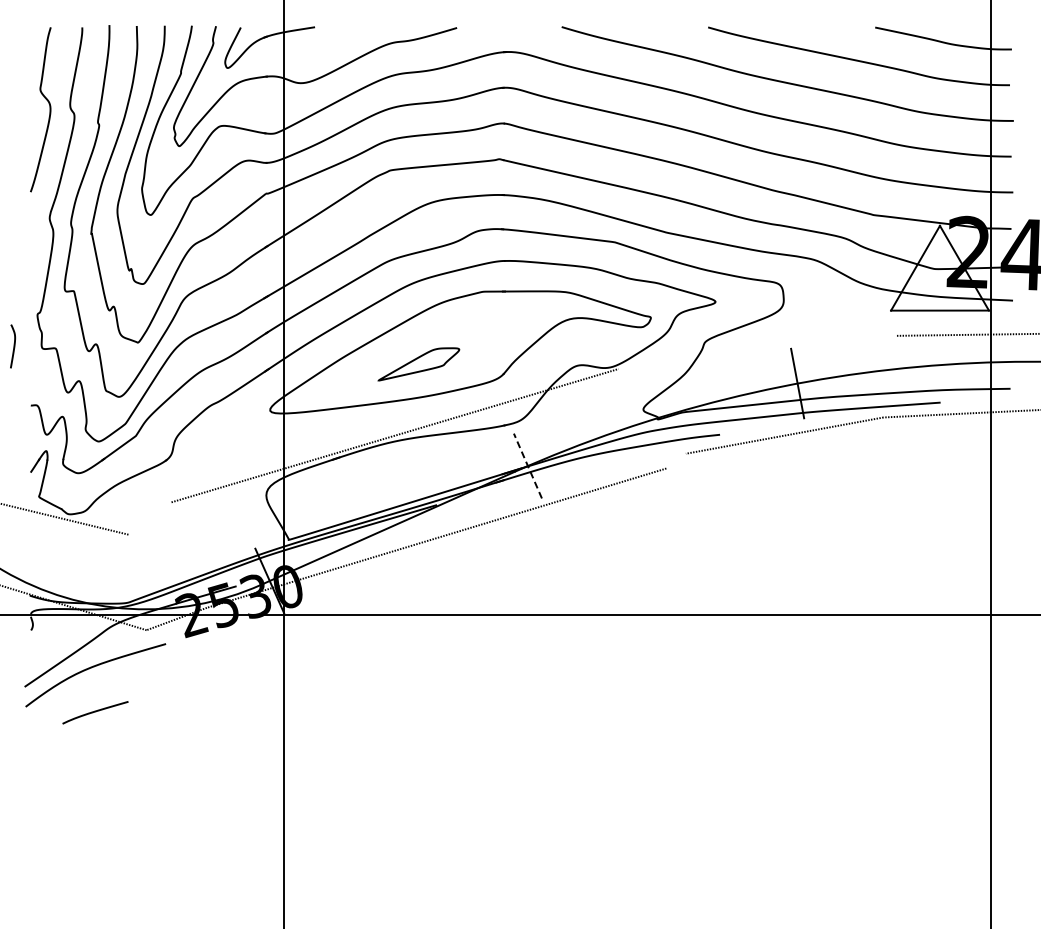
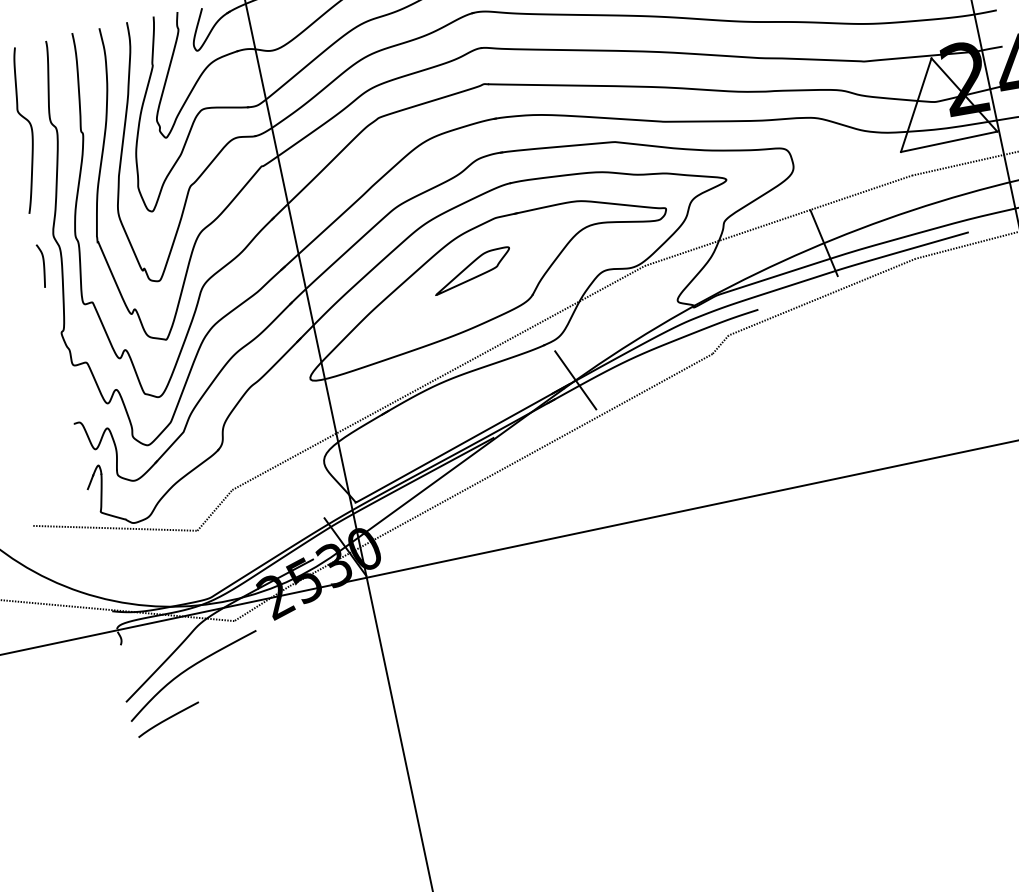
curve: (13, 346) -> (43, 265), moved
line: (757, 352) -> (778, 220), added
part: (418, 364) -> (472, 271), moved
line: (675, 460) -> (719, 344), added
line: (527, 465) -> (575, 379), dashed -> solid
line: (150, 518) -> (215, 510), added
curve: (95, 712) -> (168, 719), moved

